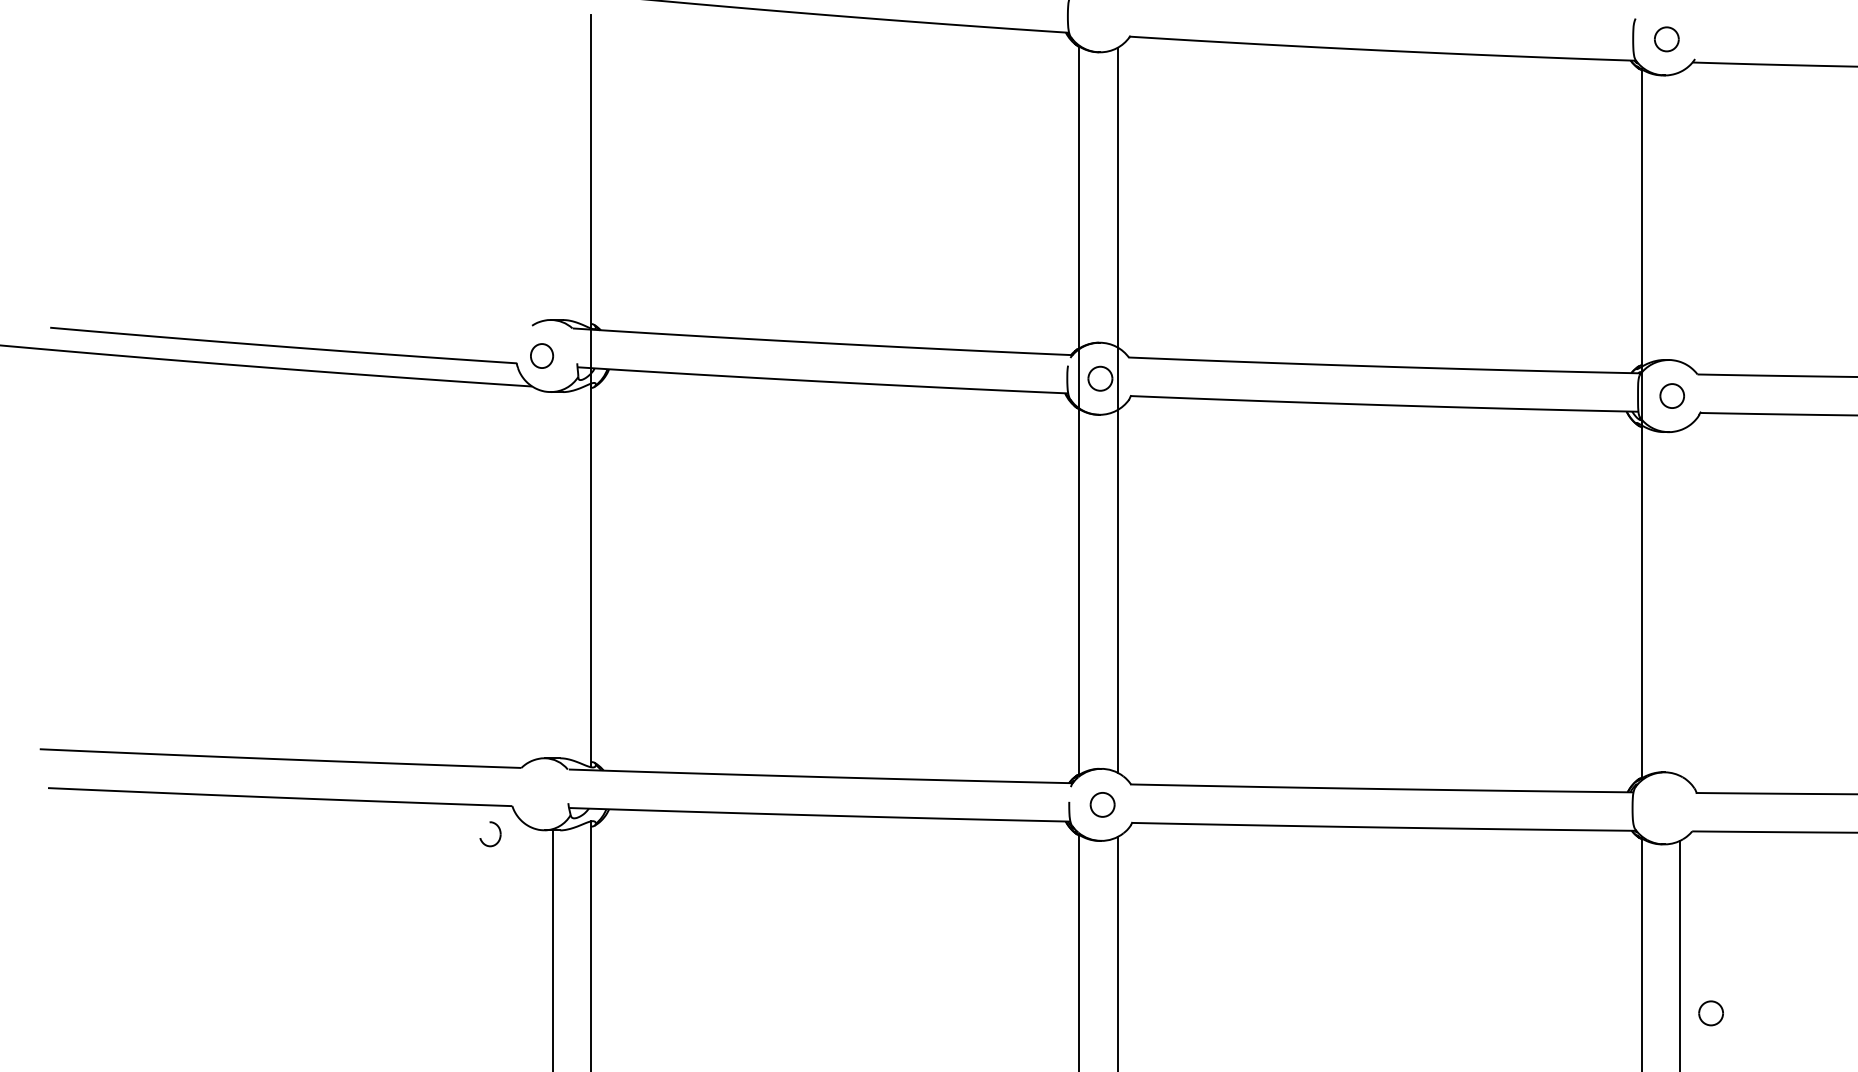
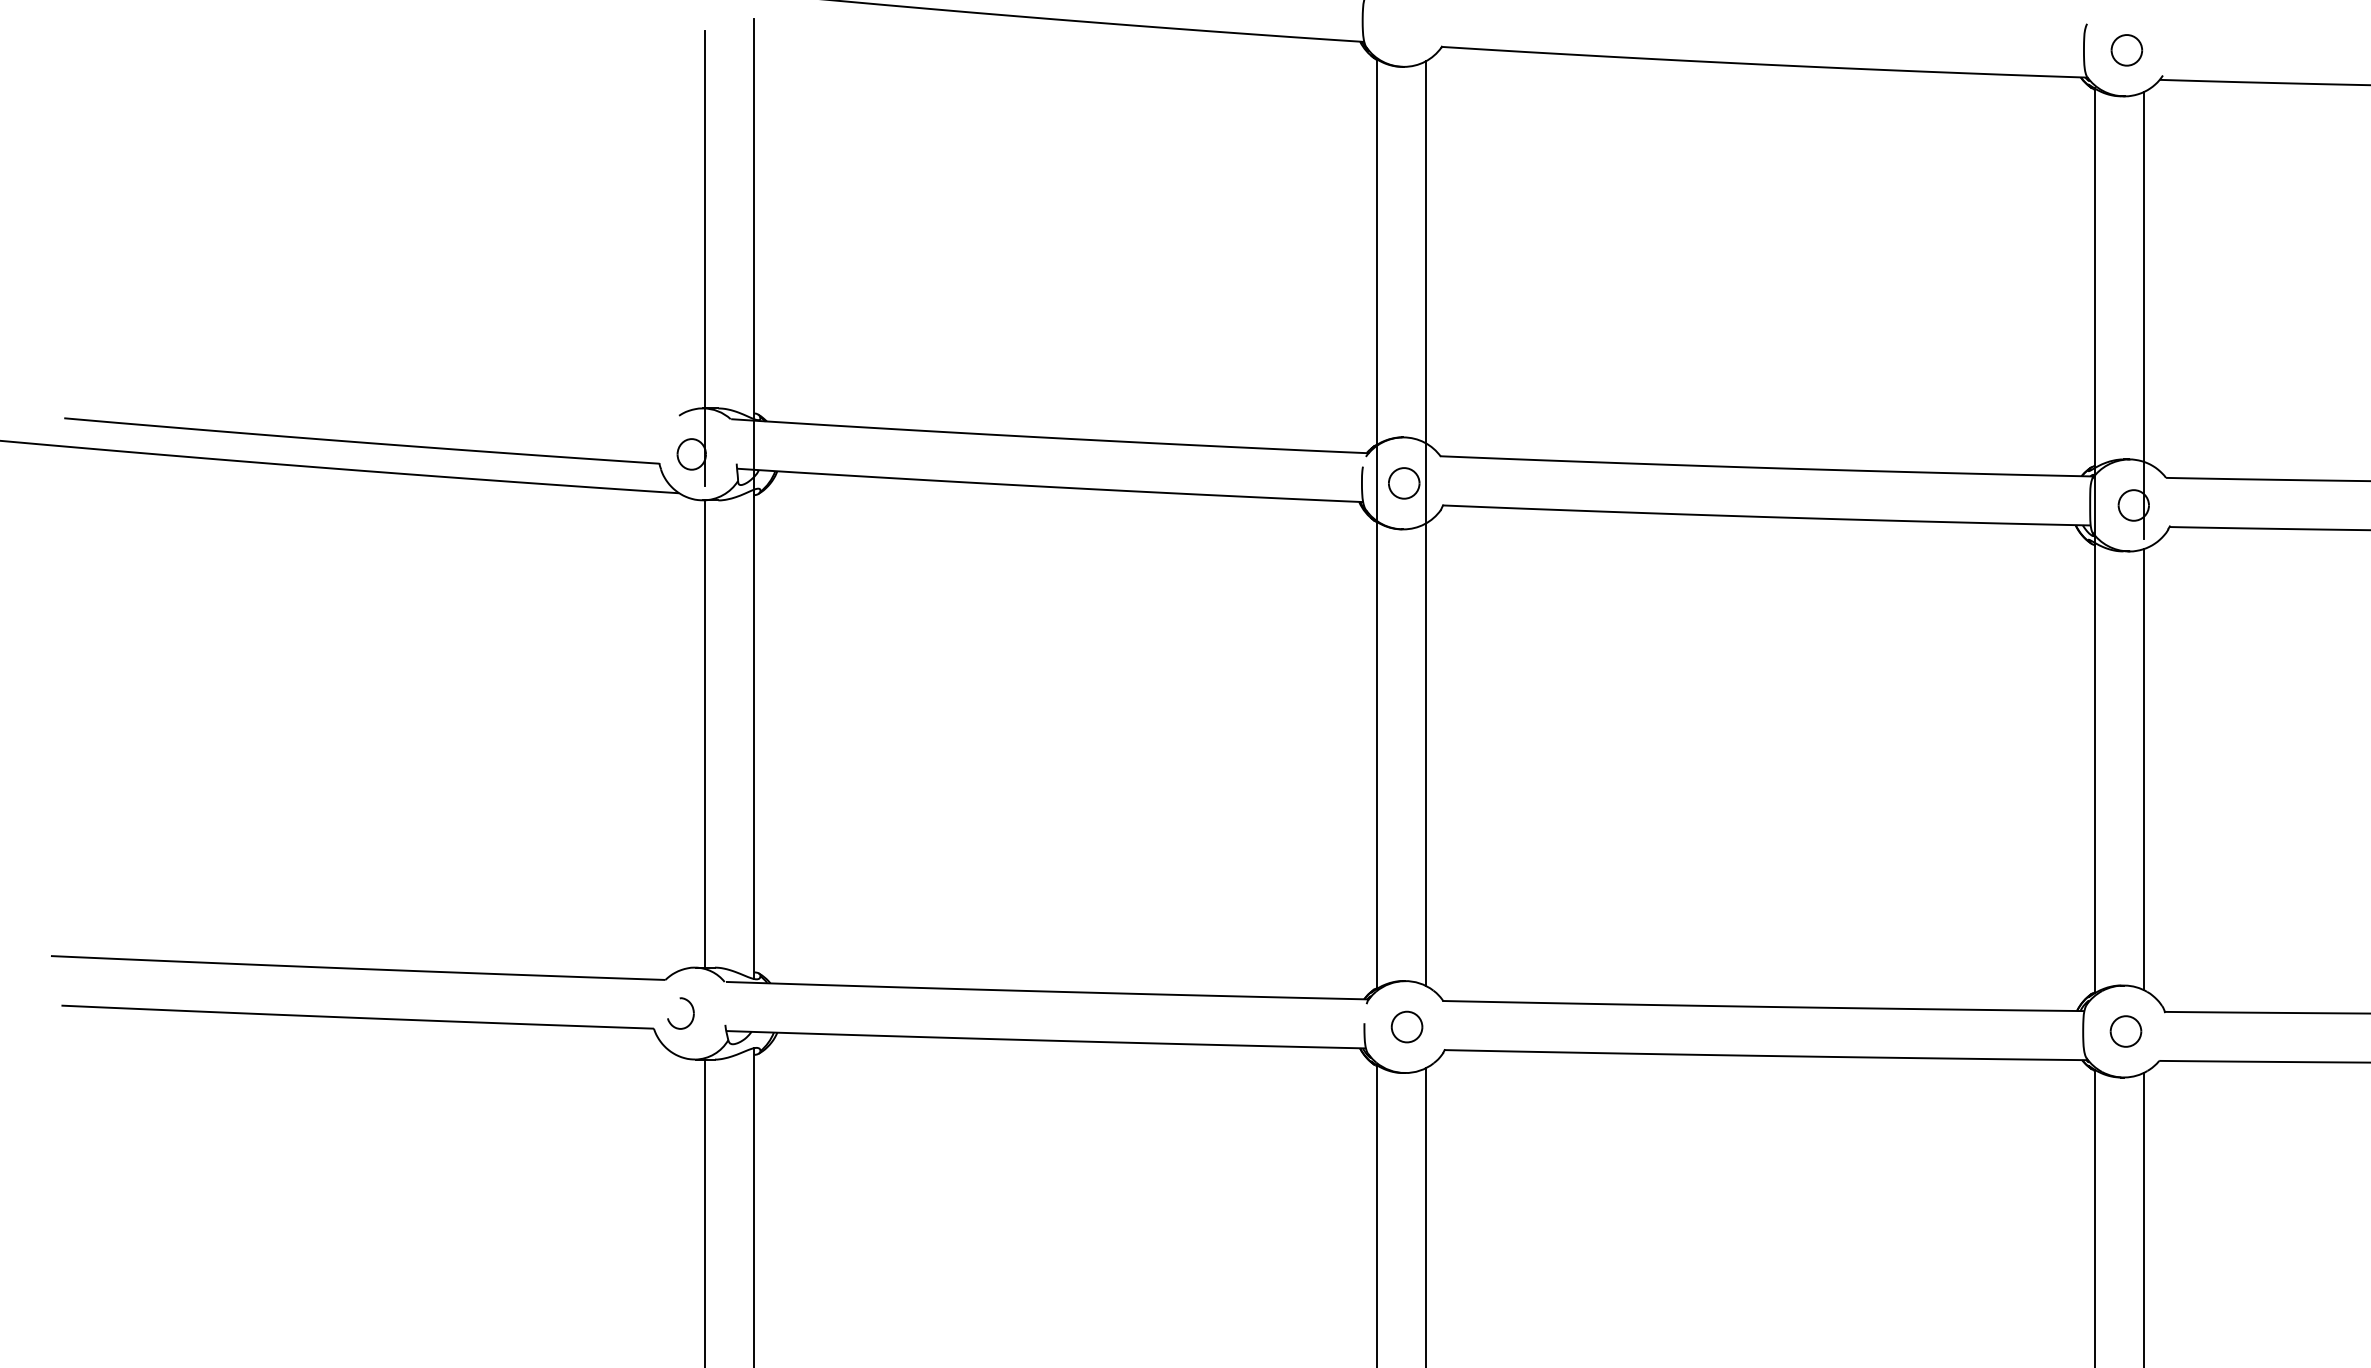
line: (552, 202) -> (705, 258), added
line: (1679, 247) -> (2143, 315), added
line: (552, 575) -> (705, 734), added
line: (1679, 602) -> (2143, 768), added
part: (499, 834) -> (692, 1013), moved
part: (1710, 1013) -> (2125, 1031), moved

